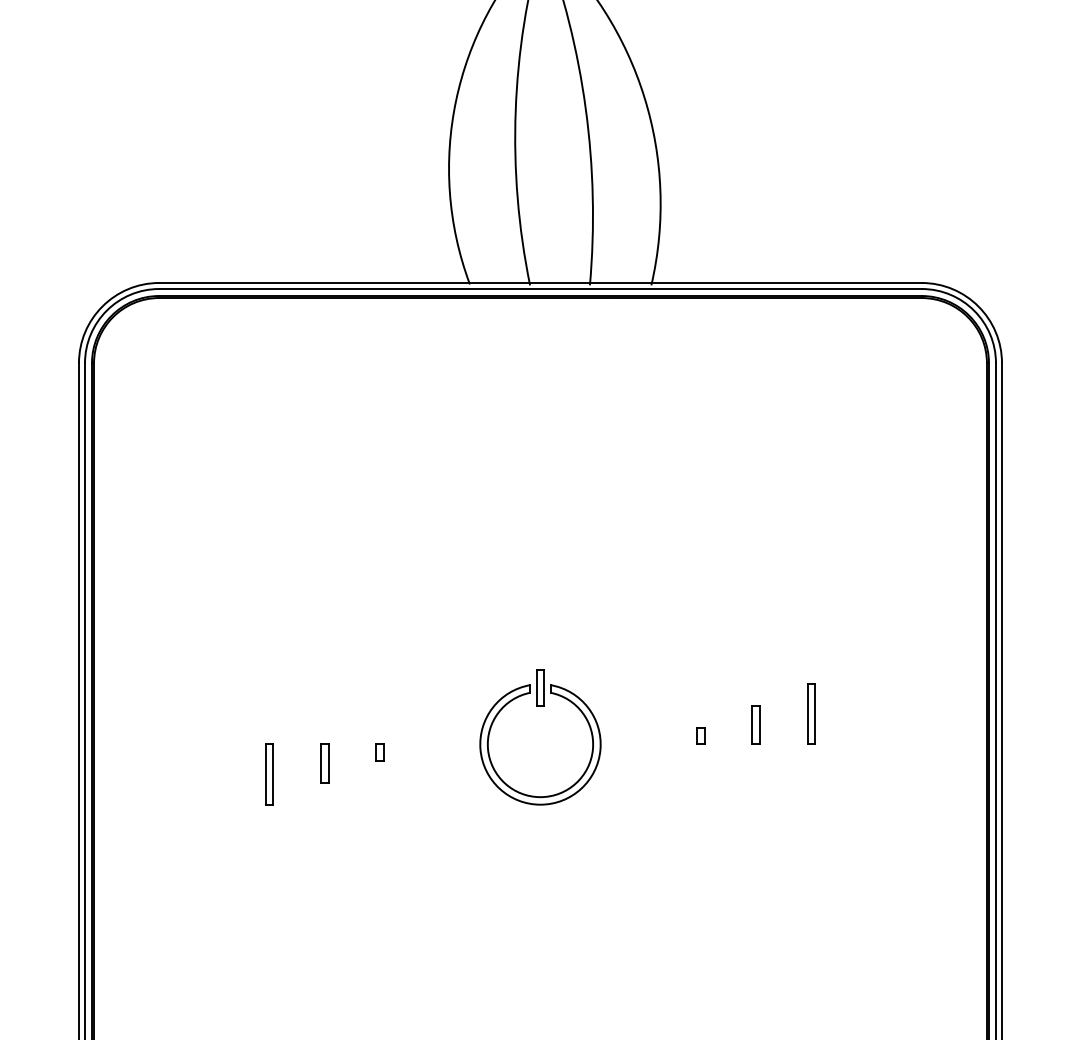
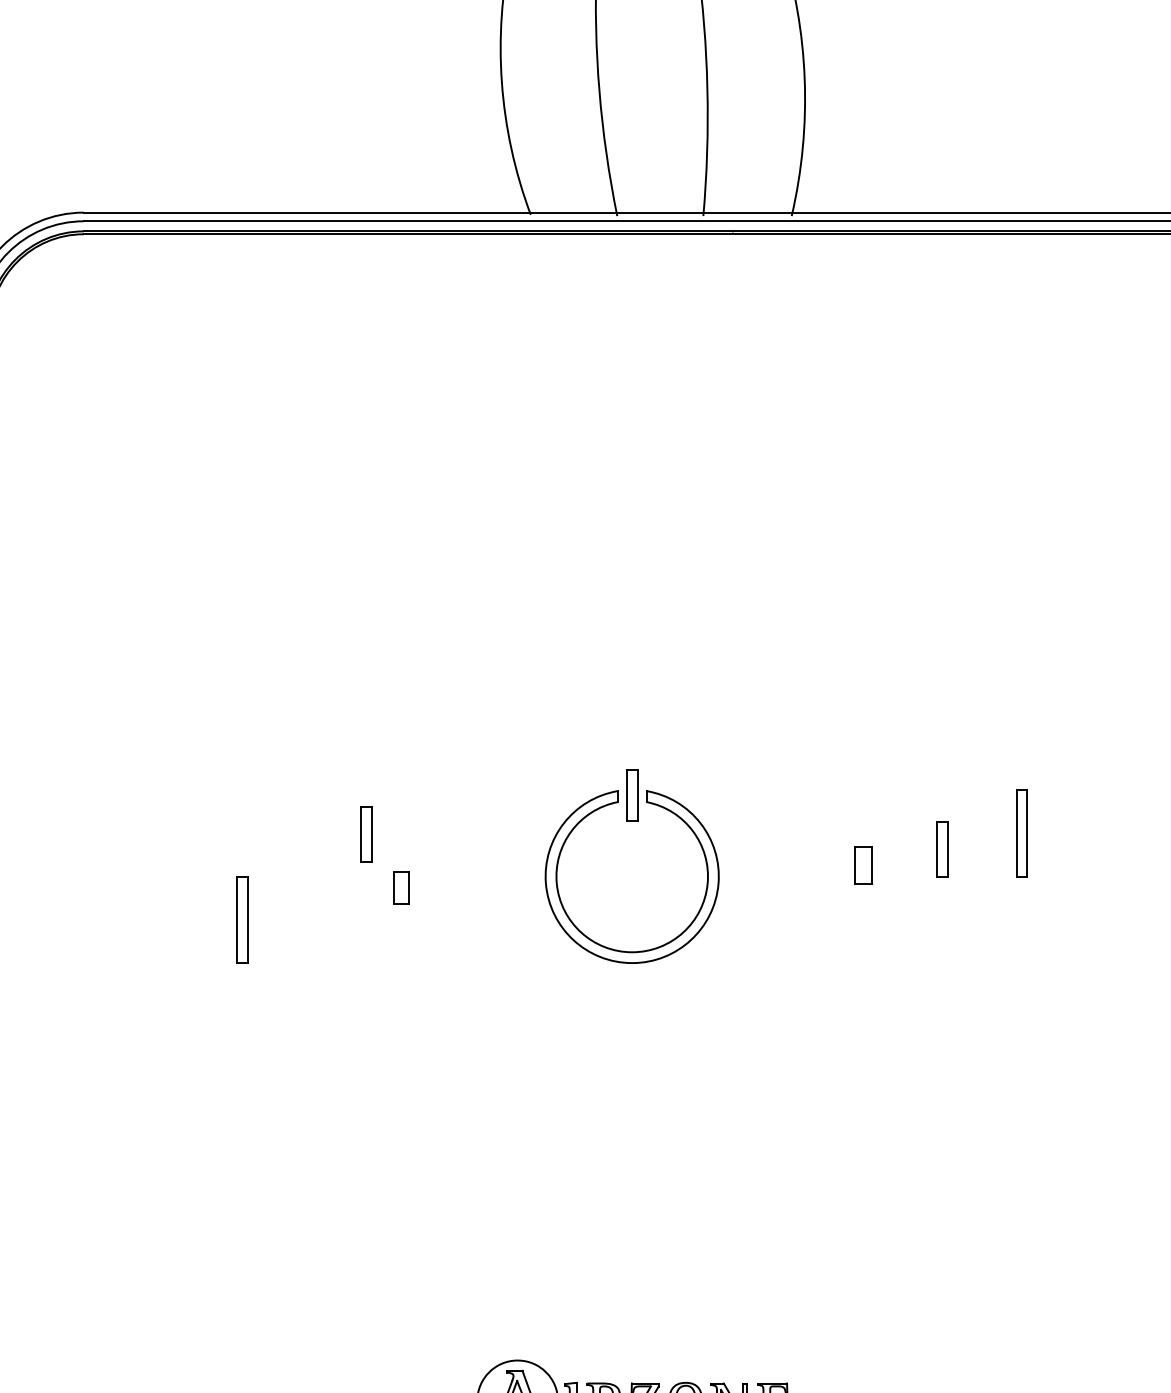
part: (700, 735) -> (862, 863), size x1.6
part: (379, 752) -> (400, 888), size x1.4
part: (324, 763) -> (366, 834), moved

